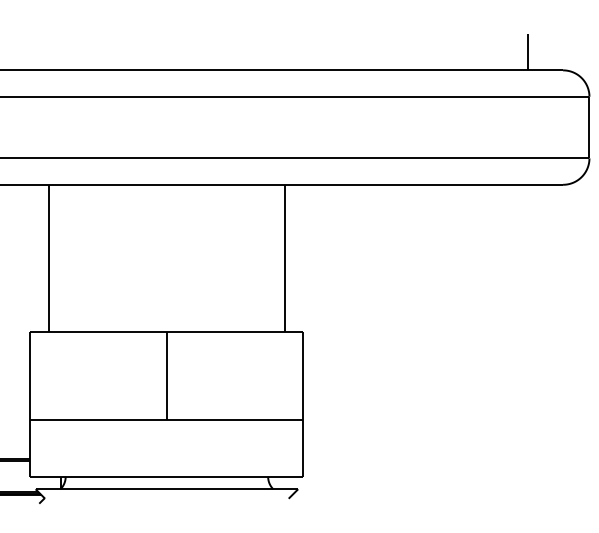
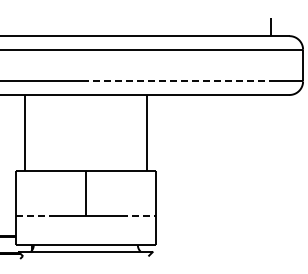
line: (351, 158) -> (180, 81), solid -> dashed
line: (65, 421) -> (33, 216), solid -> dashed
line: (269, 421) -> (138, 216), solid -> dashed

